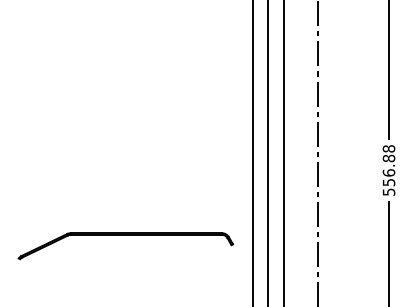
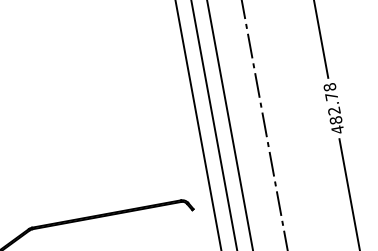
text: (388, 175) -> (334, 113), 556.88 -> 482.78

